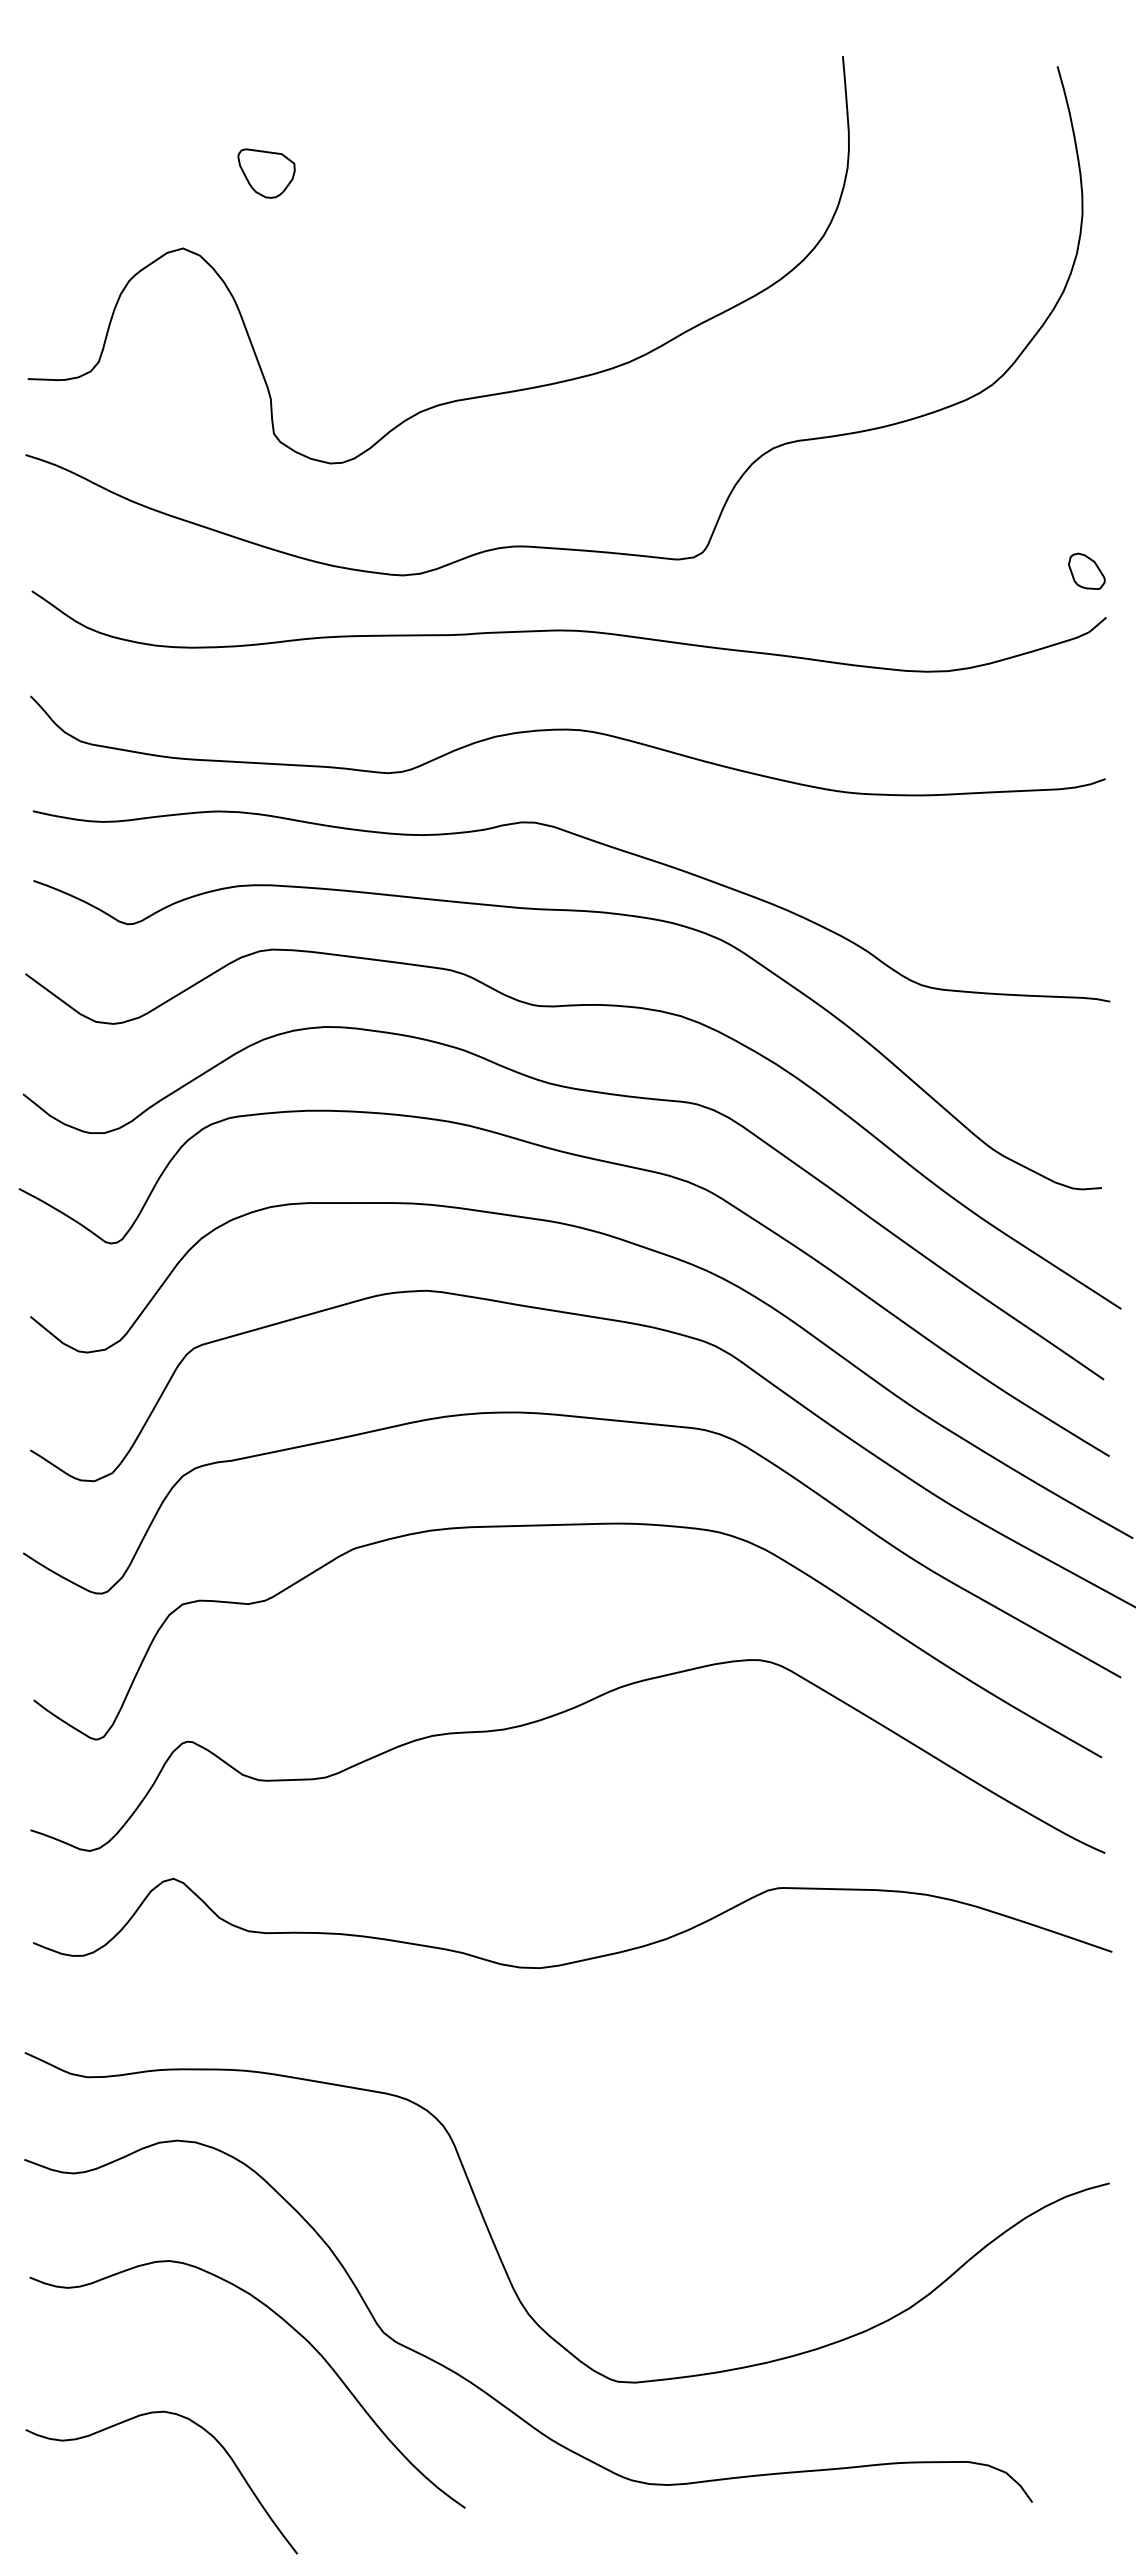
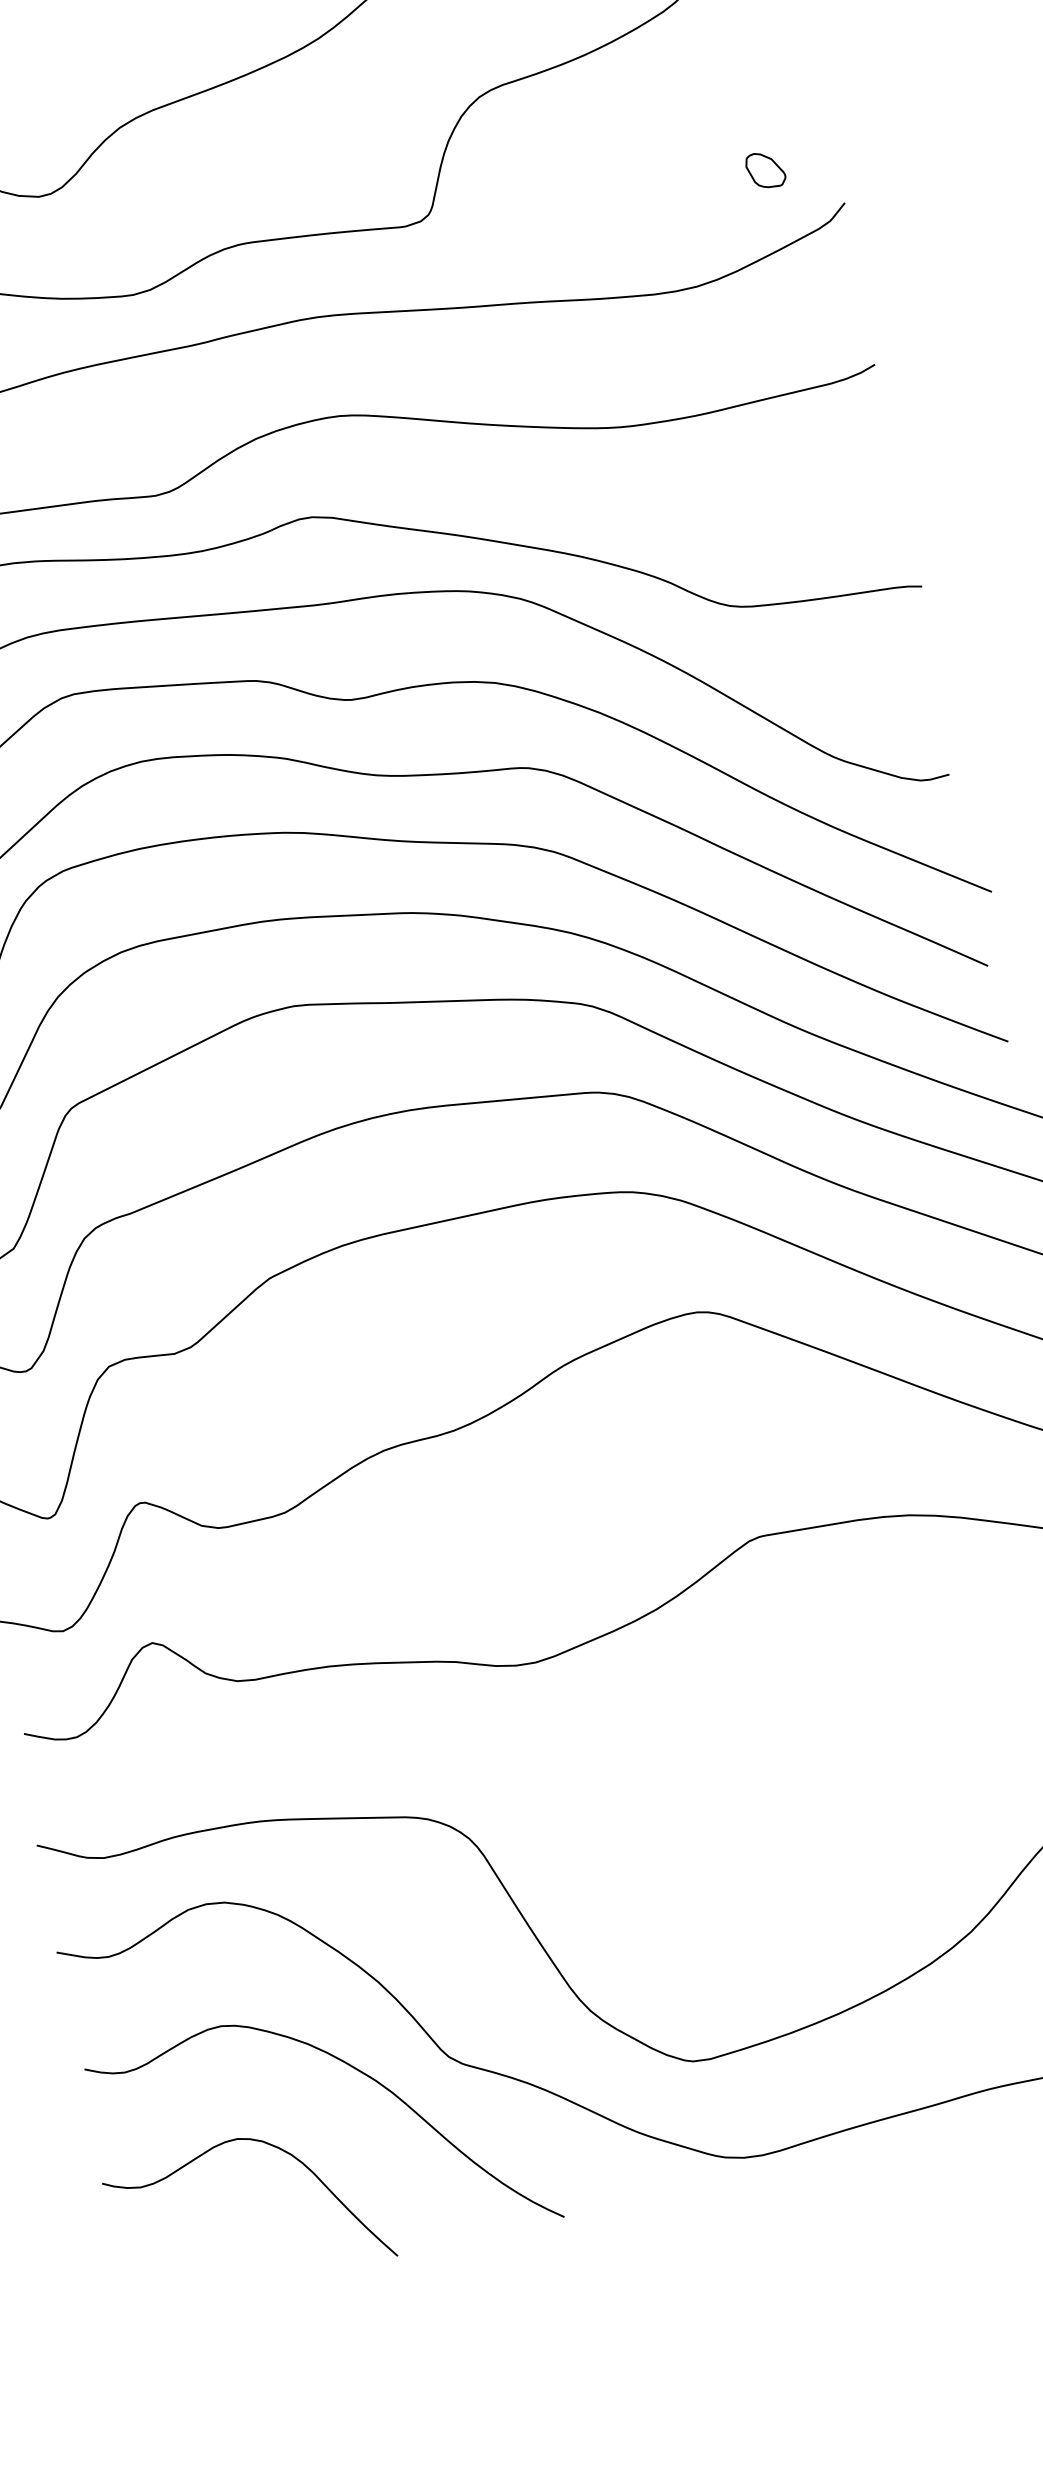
part: (1086, 570) -> (765, 169), moved
curve: (196, 2425) -> (272, 2146), moved

